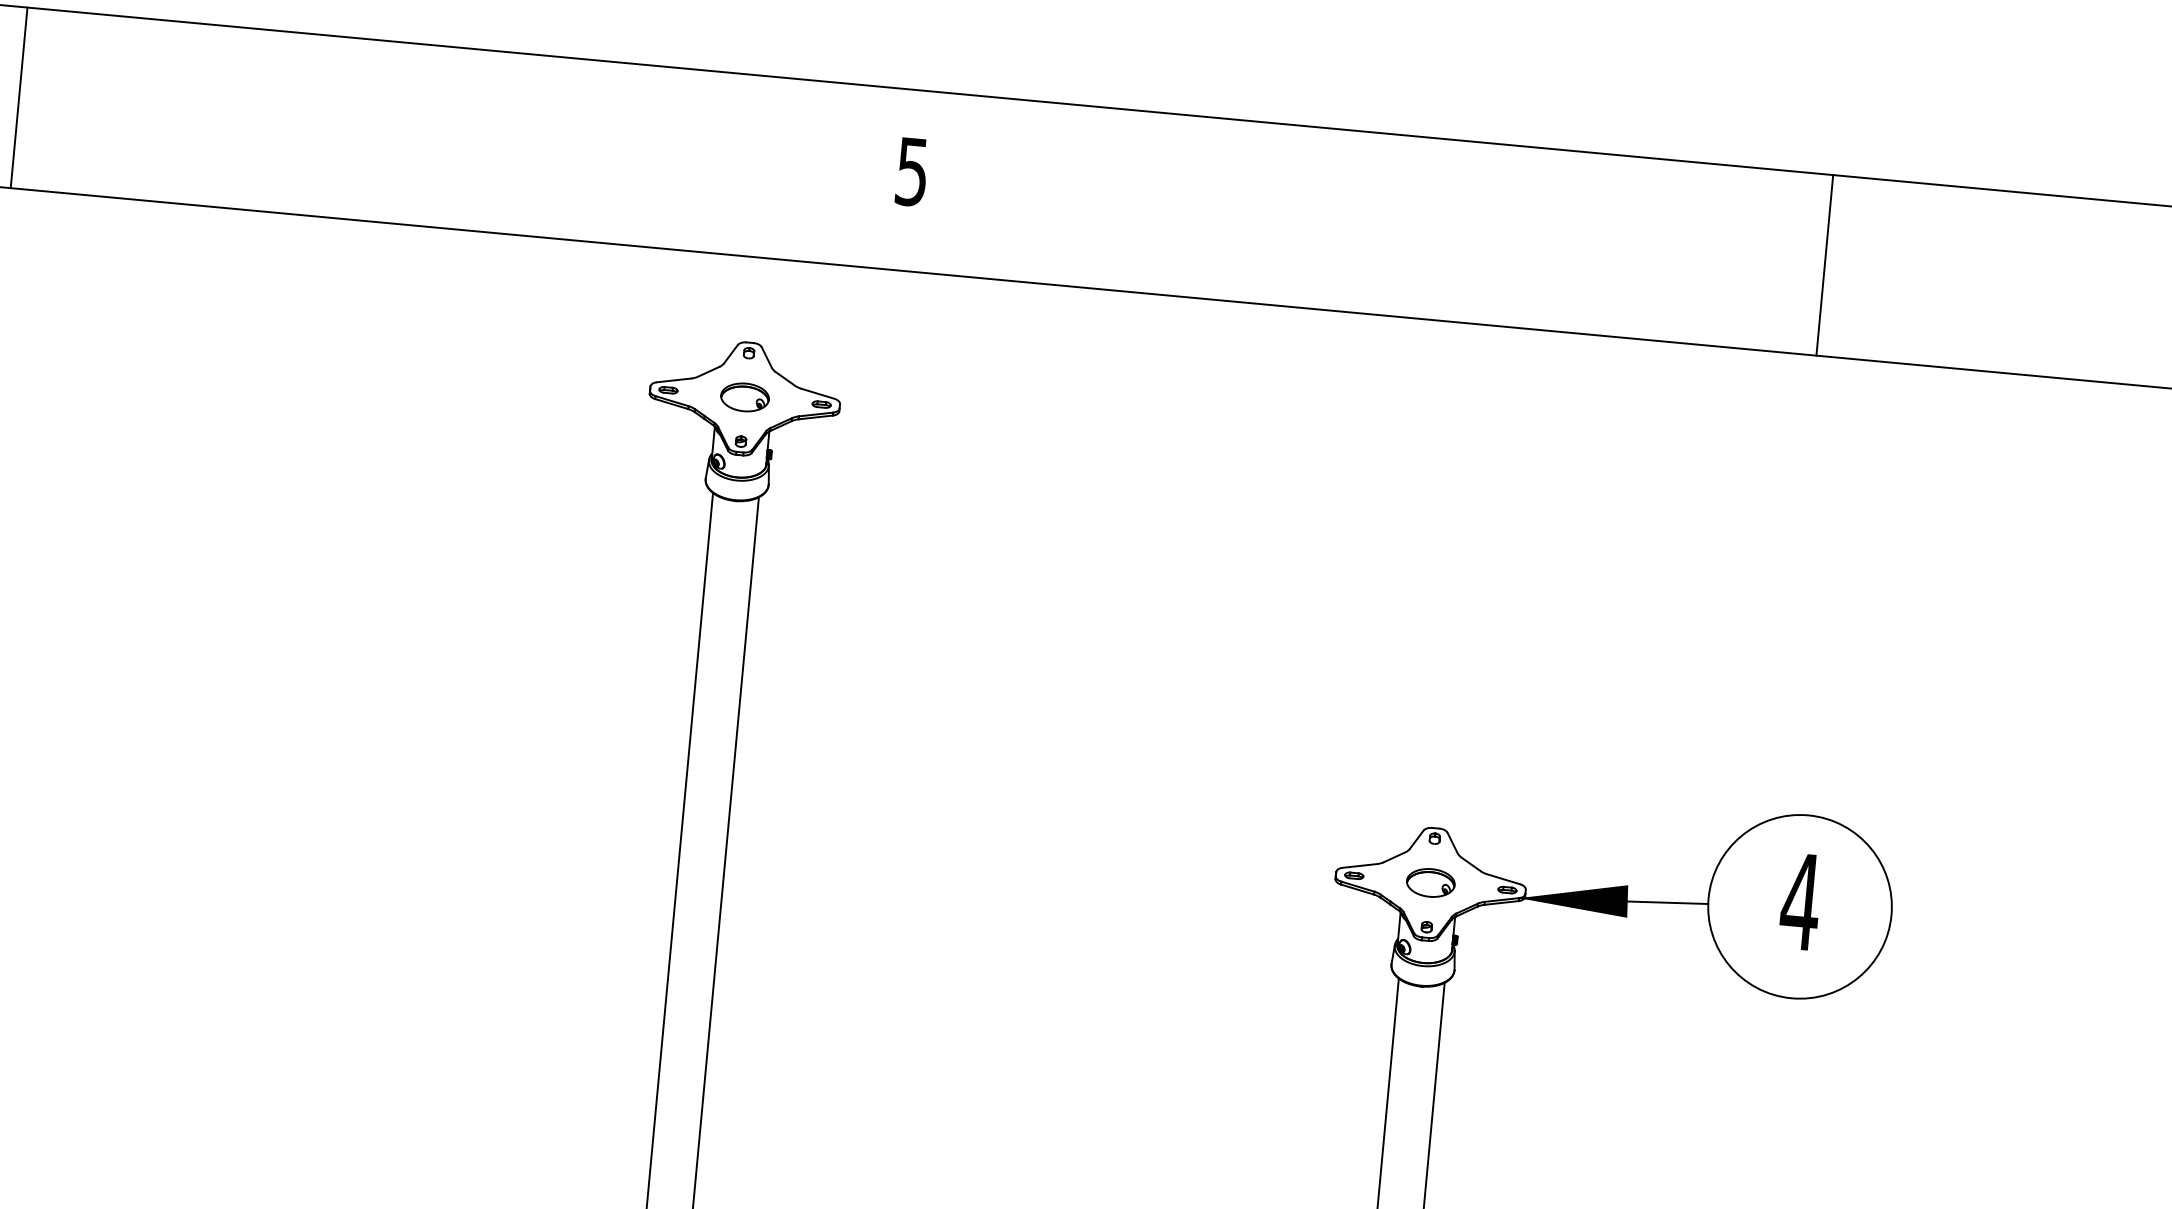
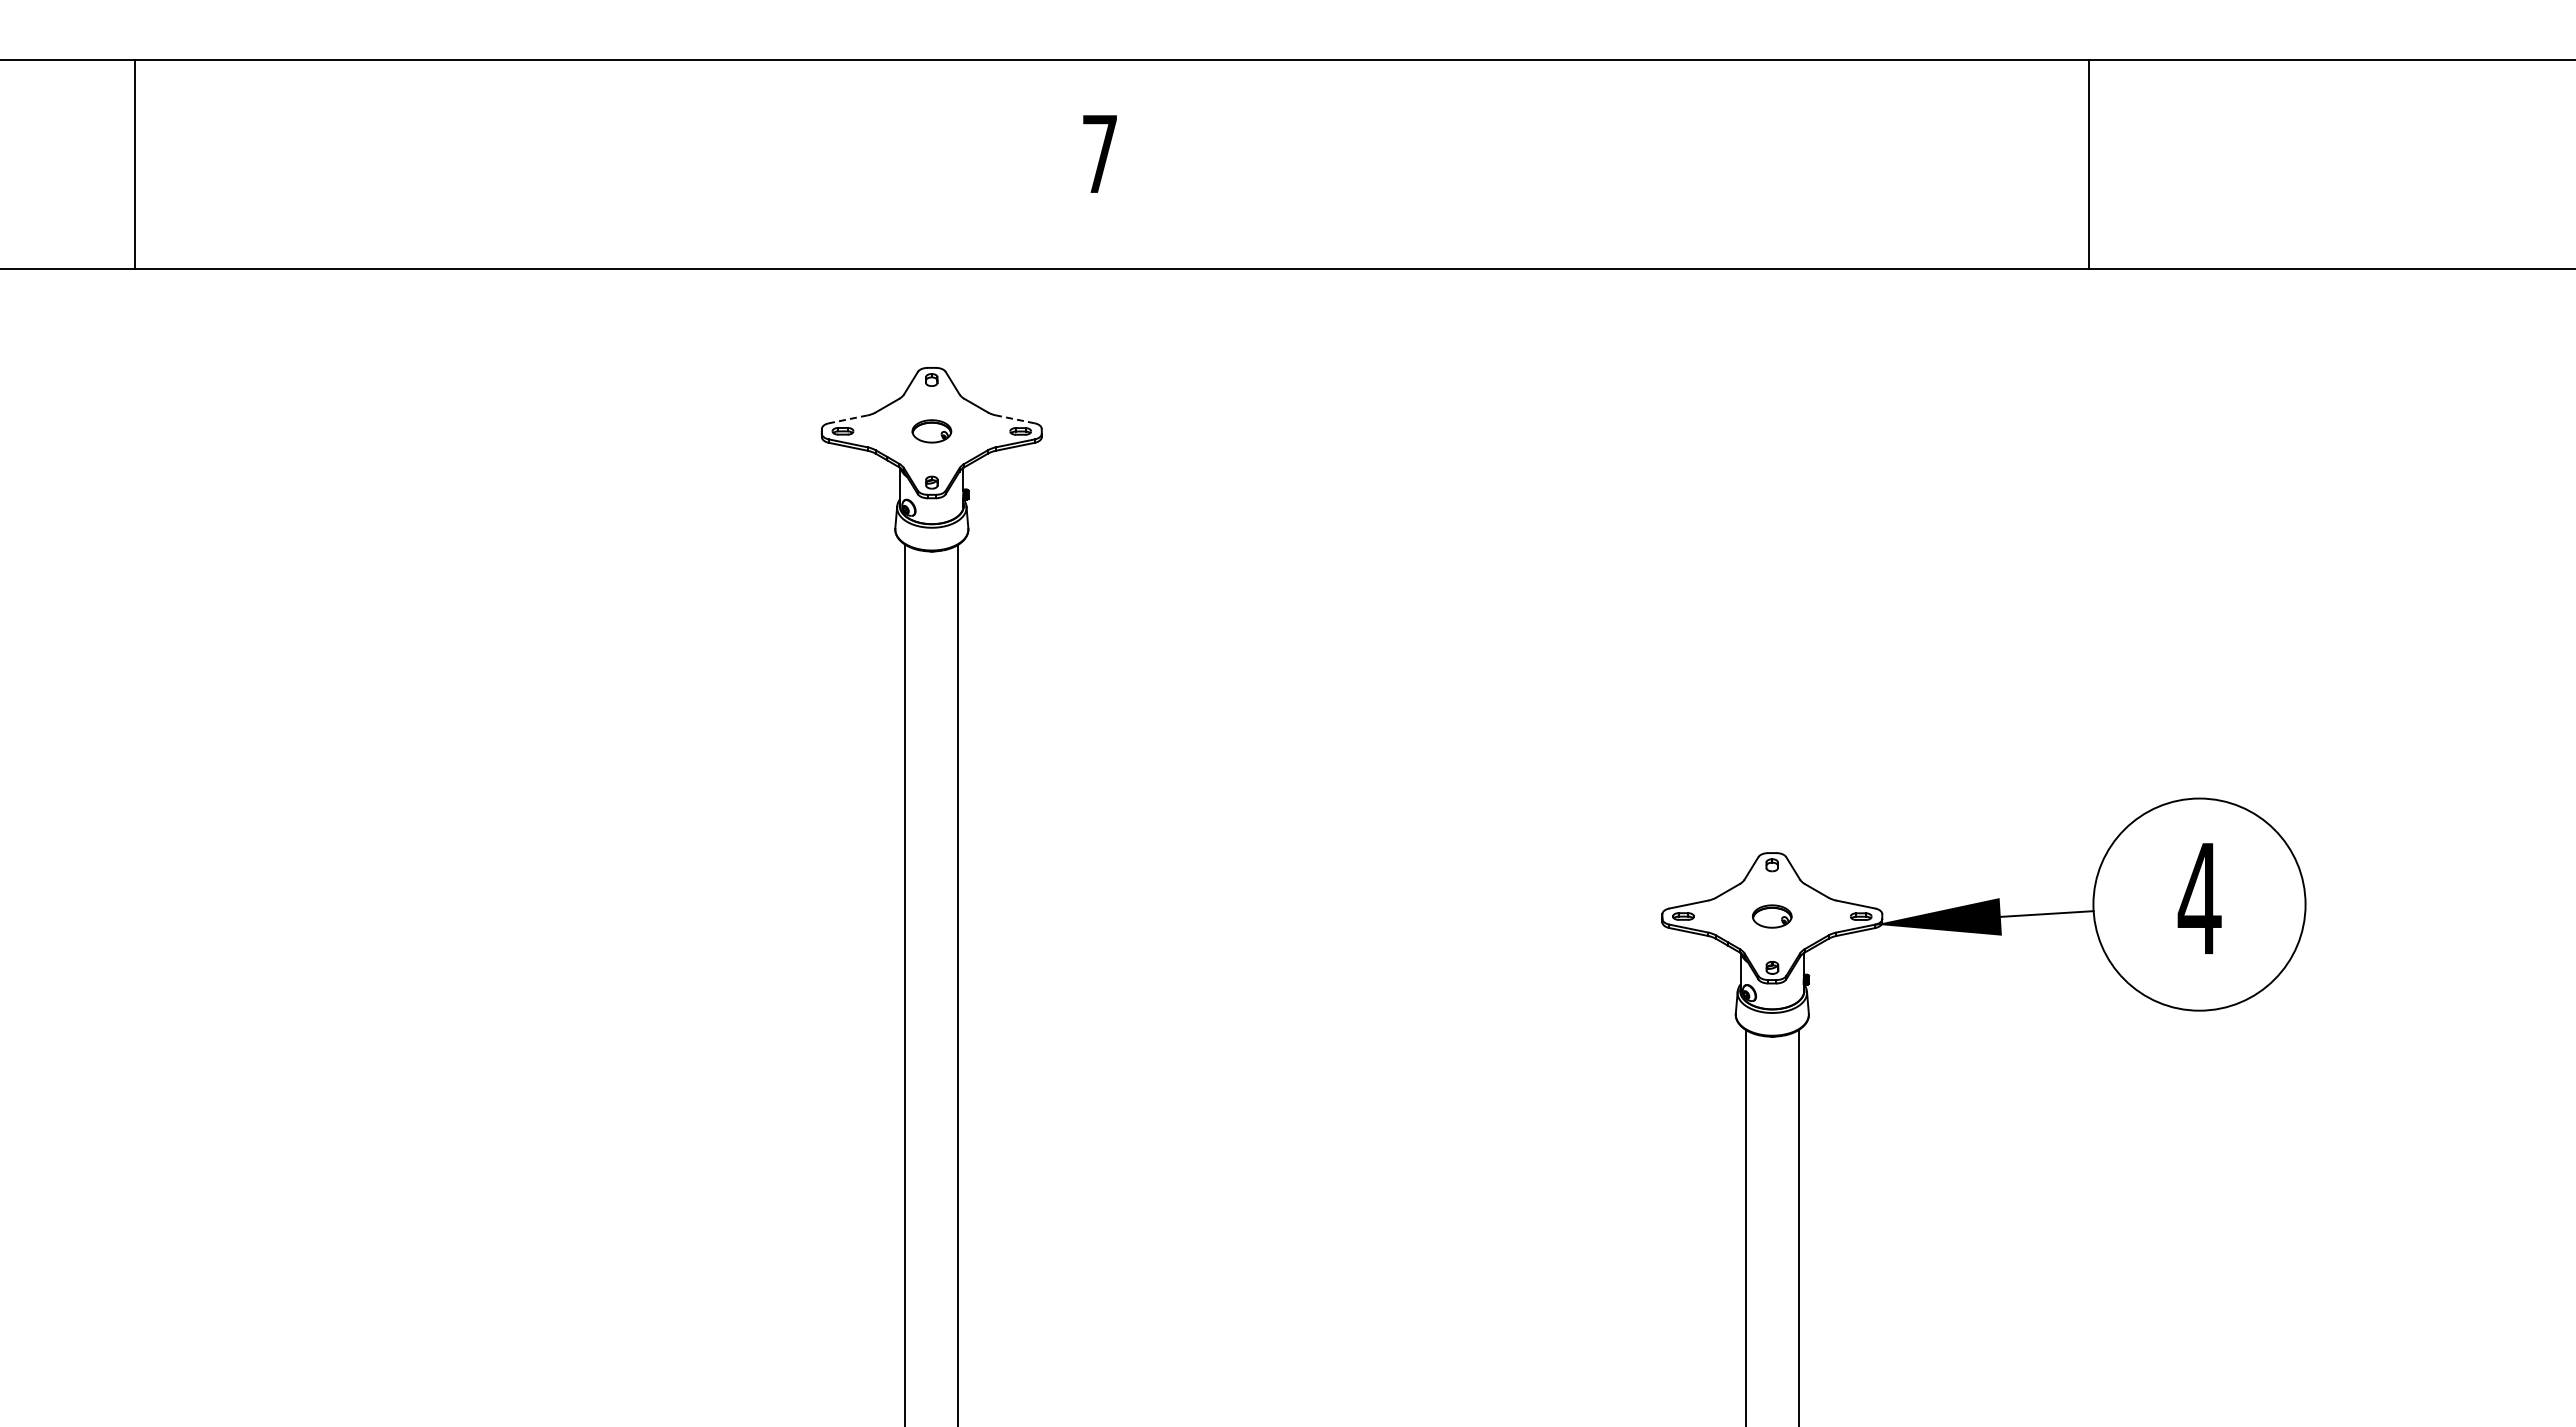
line: (19, 97) -> (135, 163), moved
text: (911, 172) -> (1099, 154), 5 -> 7
line: (1824, 264) -> (2088, 163), moved
line: (674, 380) -> (848, 419), solid -> dashed
line: (818, 393) -> (1015, 419), solid -> dashed
part: (744, 397) -> (931, 431), size x0.7
part: (1430, 882) -> (1771, 916), size x0.7

